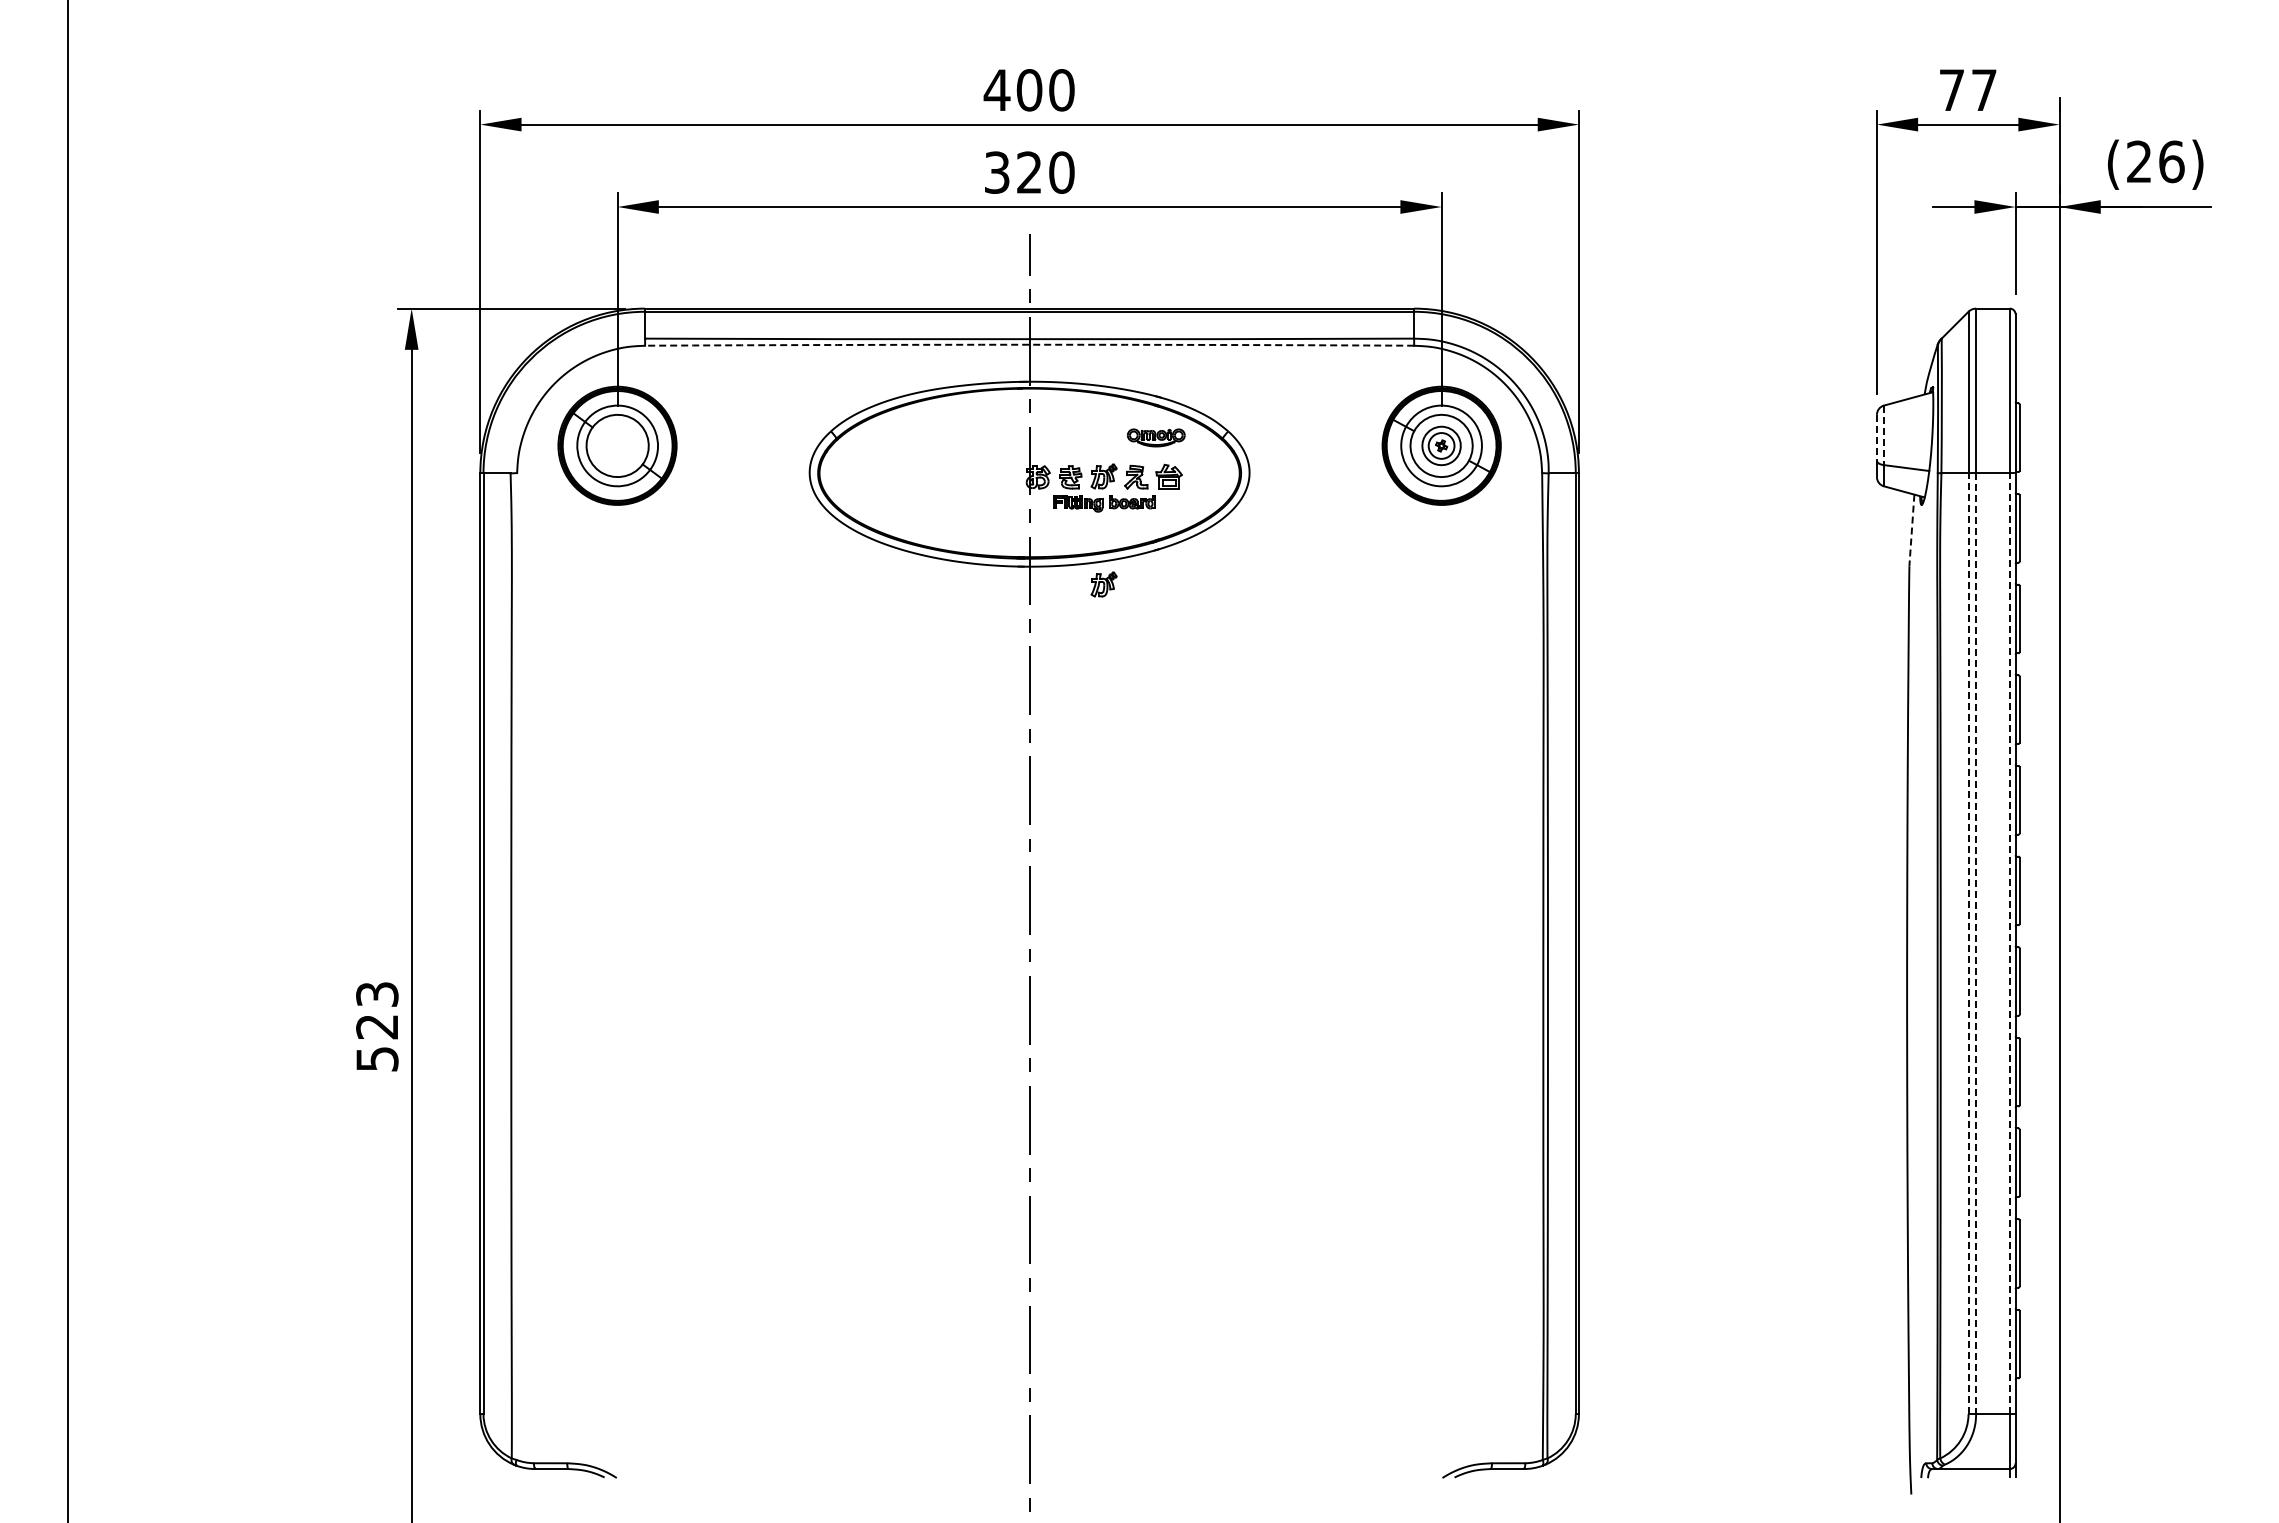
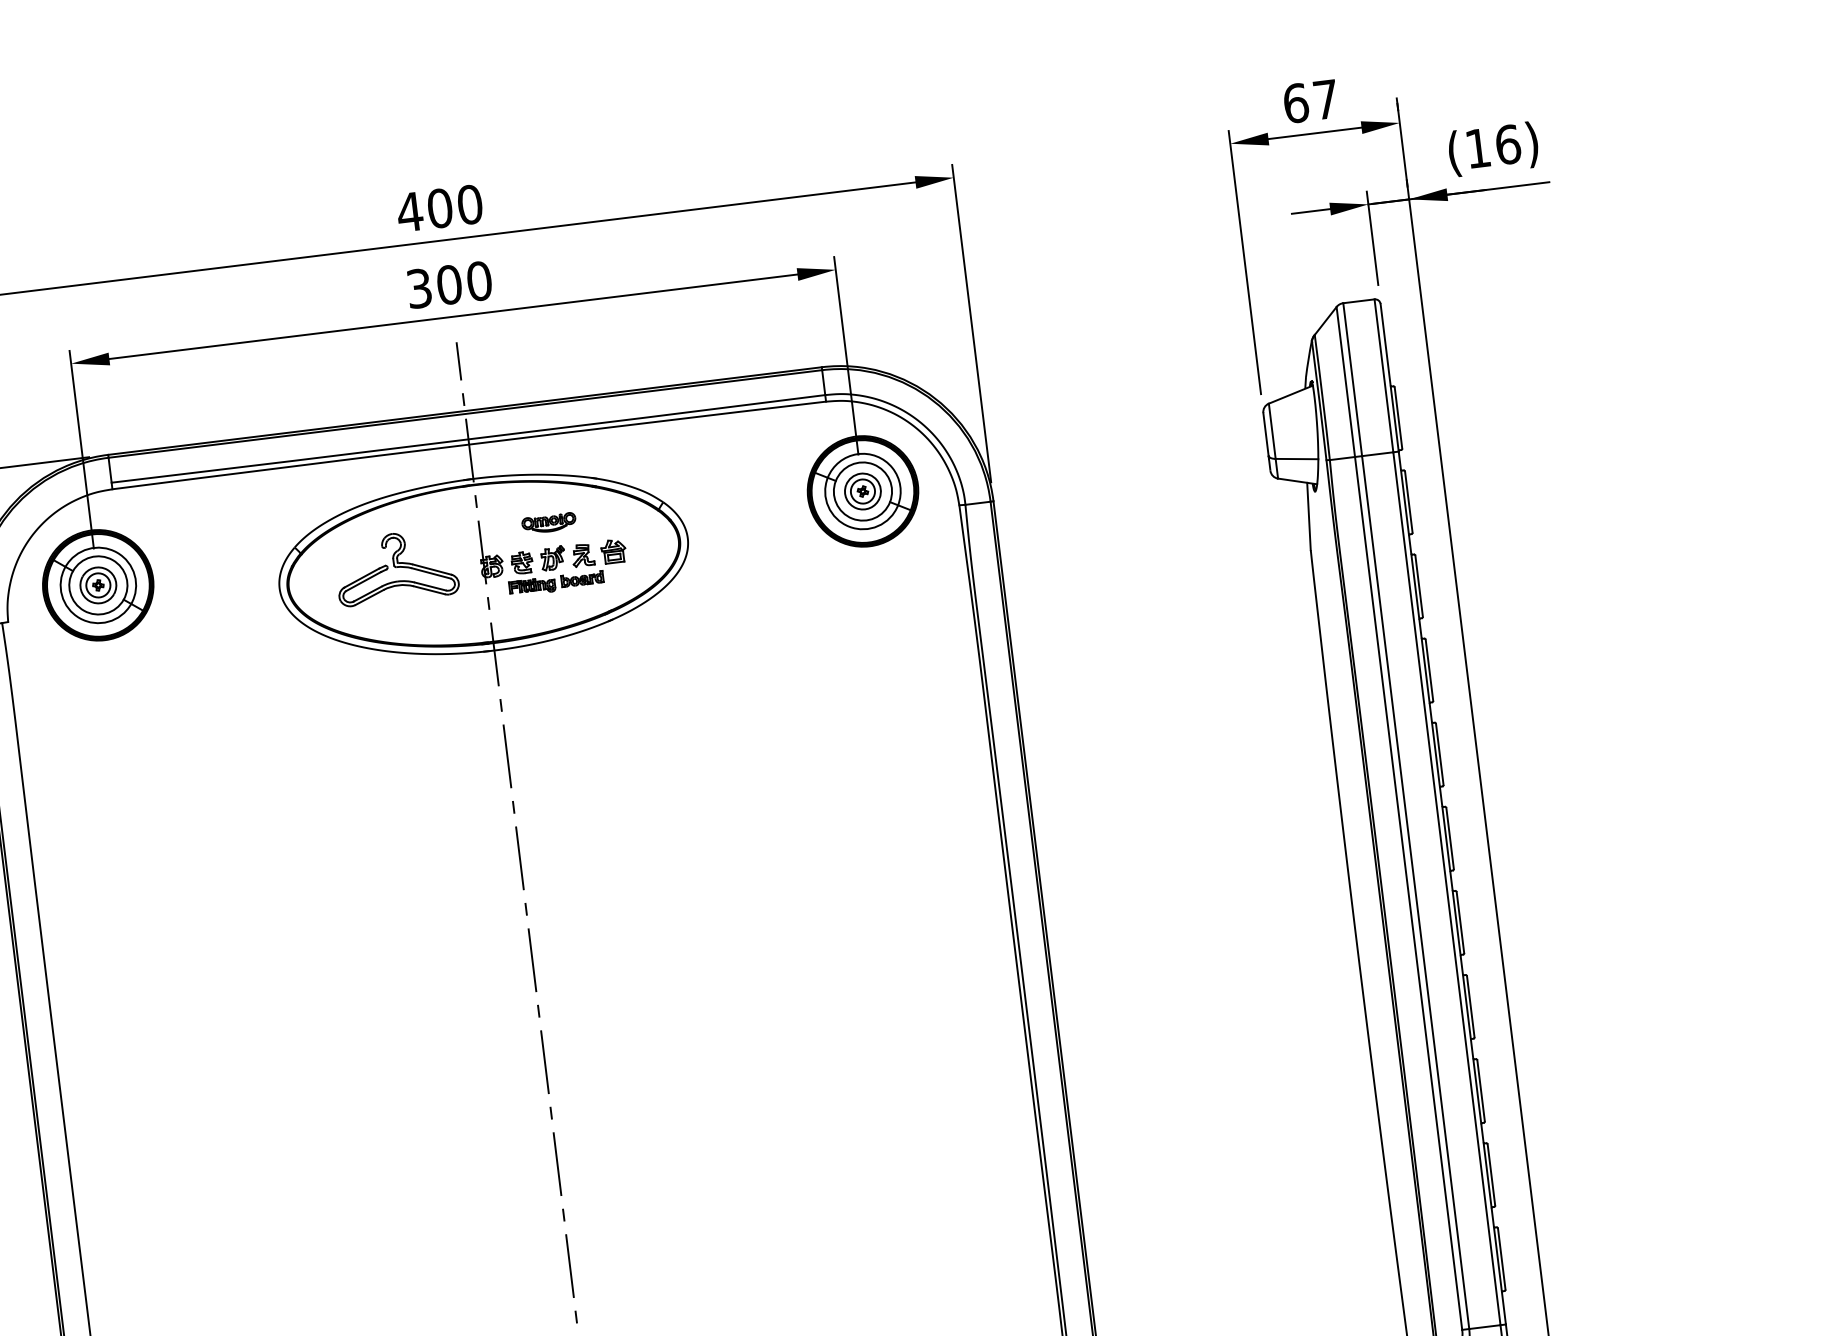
text: (1951, 90) -> (1295, 103), 77 -> 67
text: (2138, 161) -> (1477, 148), (26) -> (16)
text: (1029, 172) -> (449, 284), 320 -> 300
arc: (1029, 344) -> (468, 444), dashed -> solid
line: (1884, 435) -> (1272, 431), dashed -> solid
part: (1156, 437) -> (549, 523), moved
line: (1876, 437) -> (1265, 434), dashed -> solid
part: (617, 445) -> (98, 585), added
part: (936, 465) -> (396, 567), added
line: (1911, 531) -> (1308, 517), dashed -> solid
part: (1103, 584) -> (565, 658), removed
line: (1968, 943) -> (1408, 893), dashed -> solid
line: (2009, 943) -> (1446, 888), dashed -> solid
line: (1976, 944) -> (1416, 893), dashed -> solid

